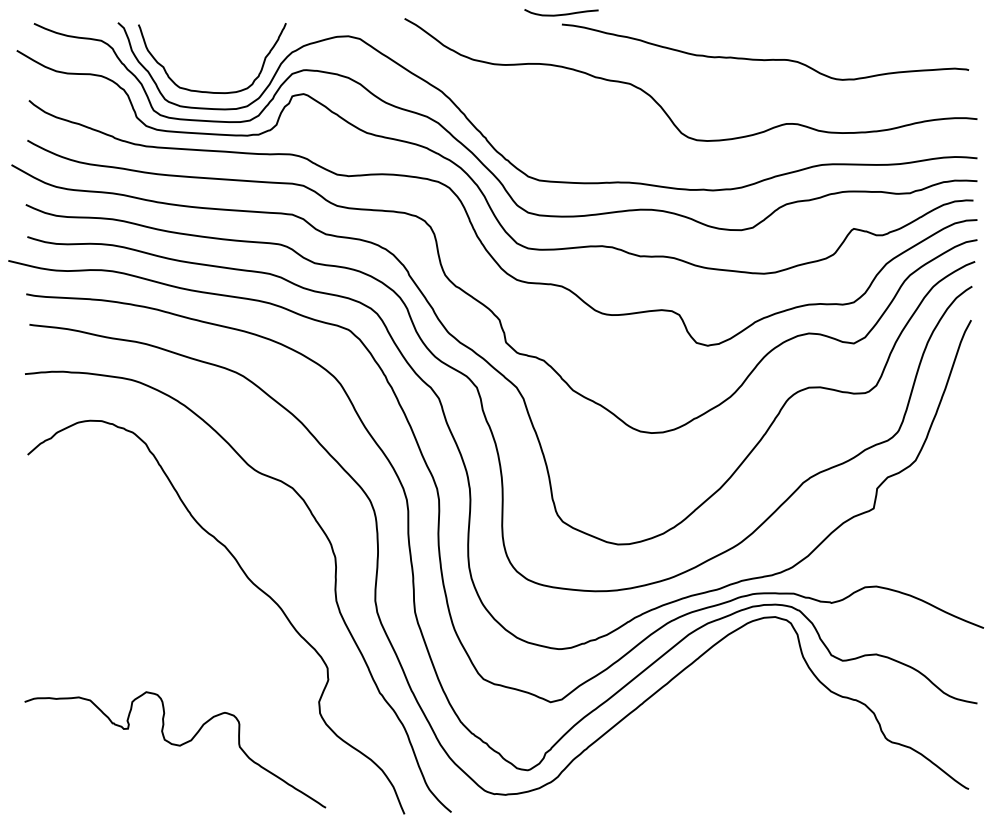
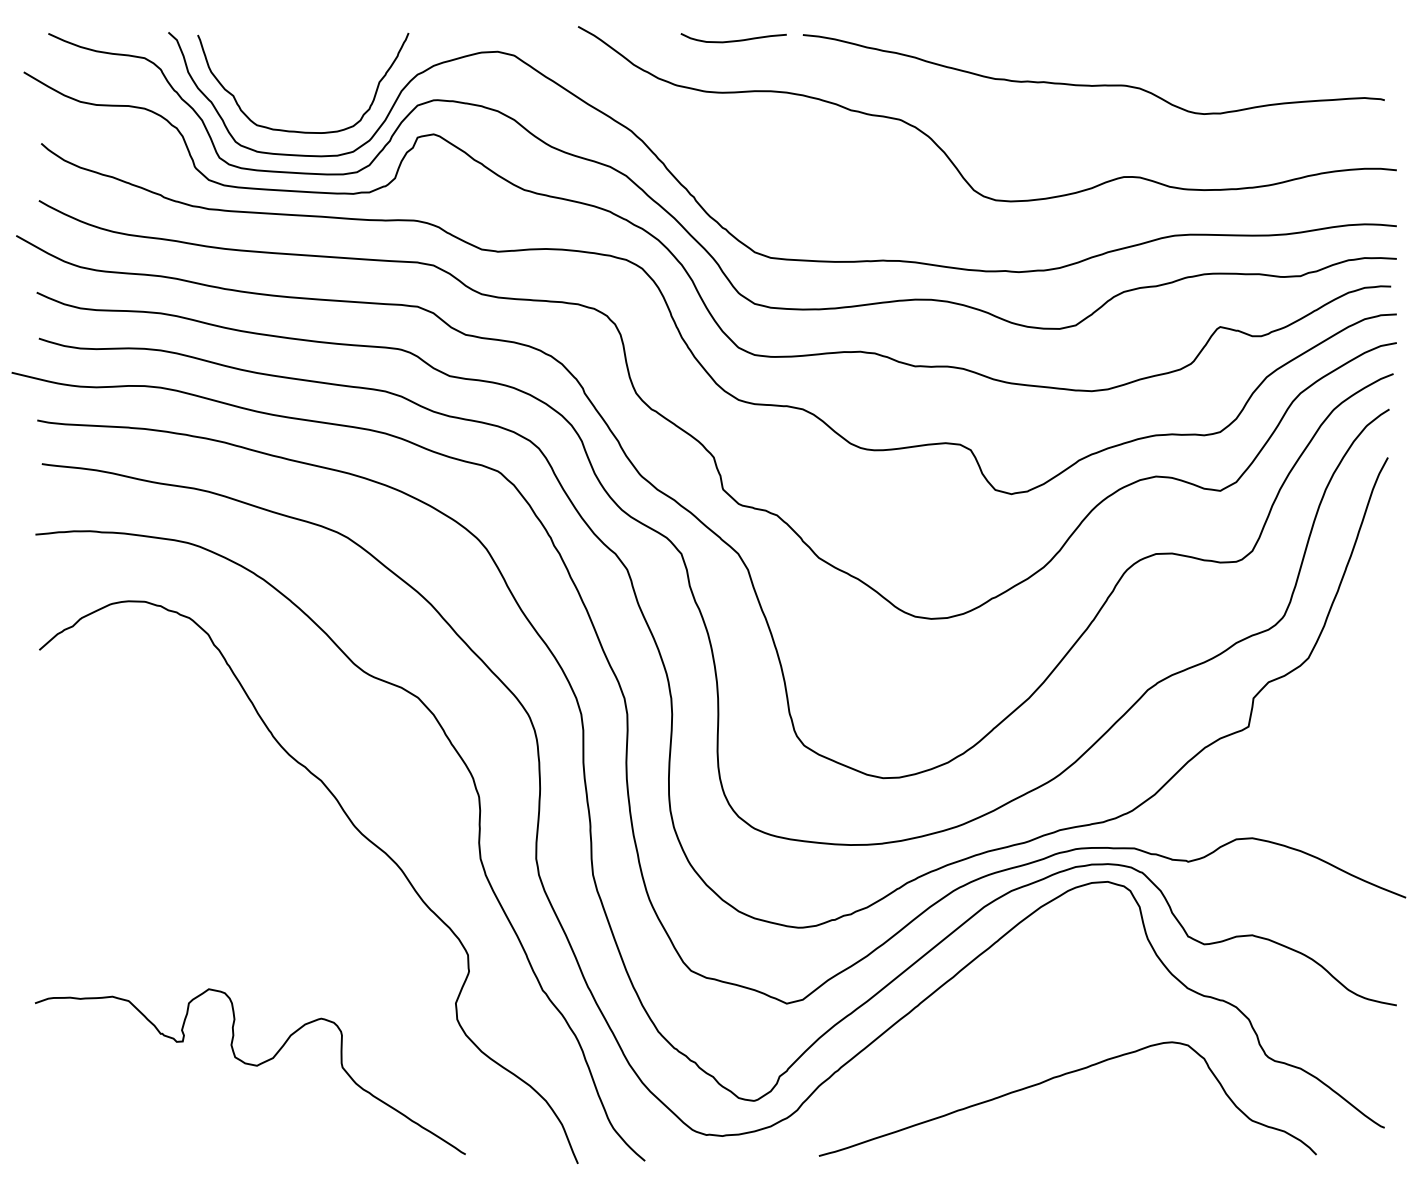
curve: (561, 14) -> (733, 40), moved
curve: (743, 753) -> (1062, 1076), added

